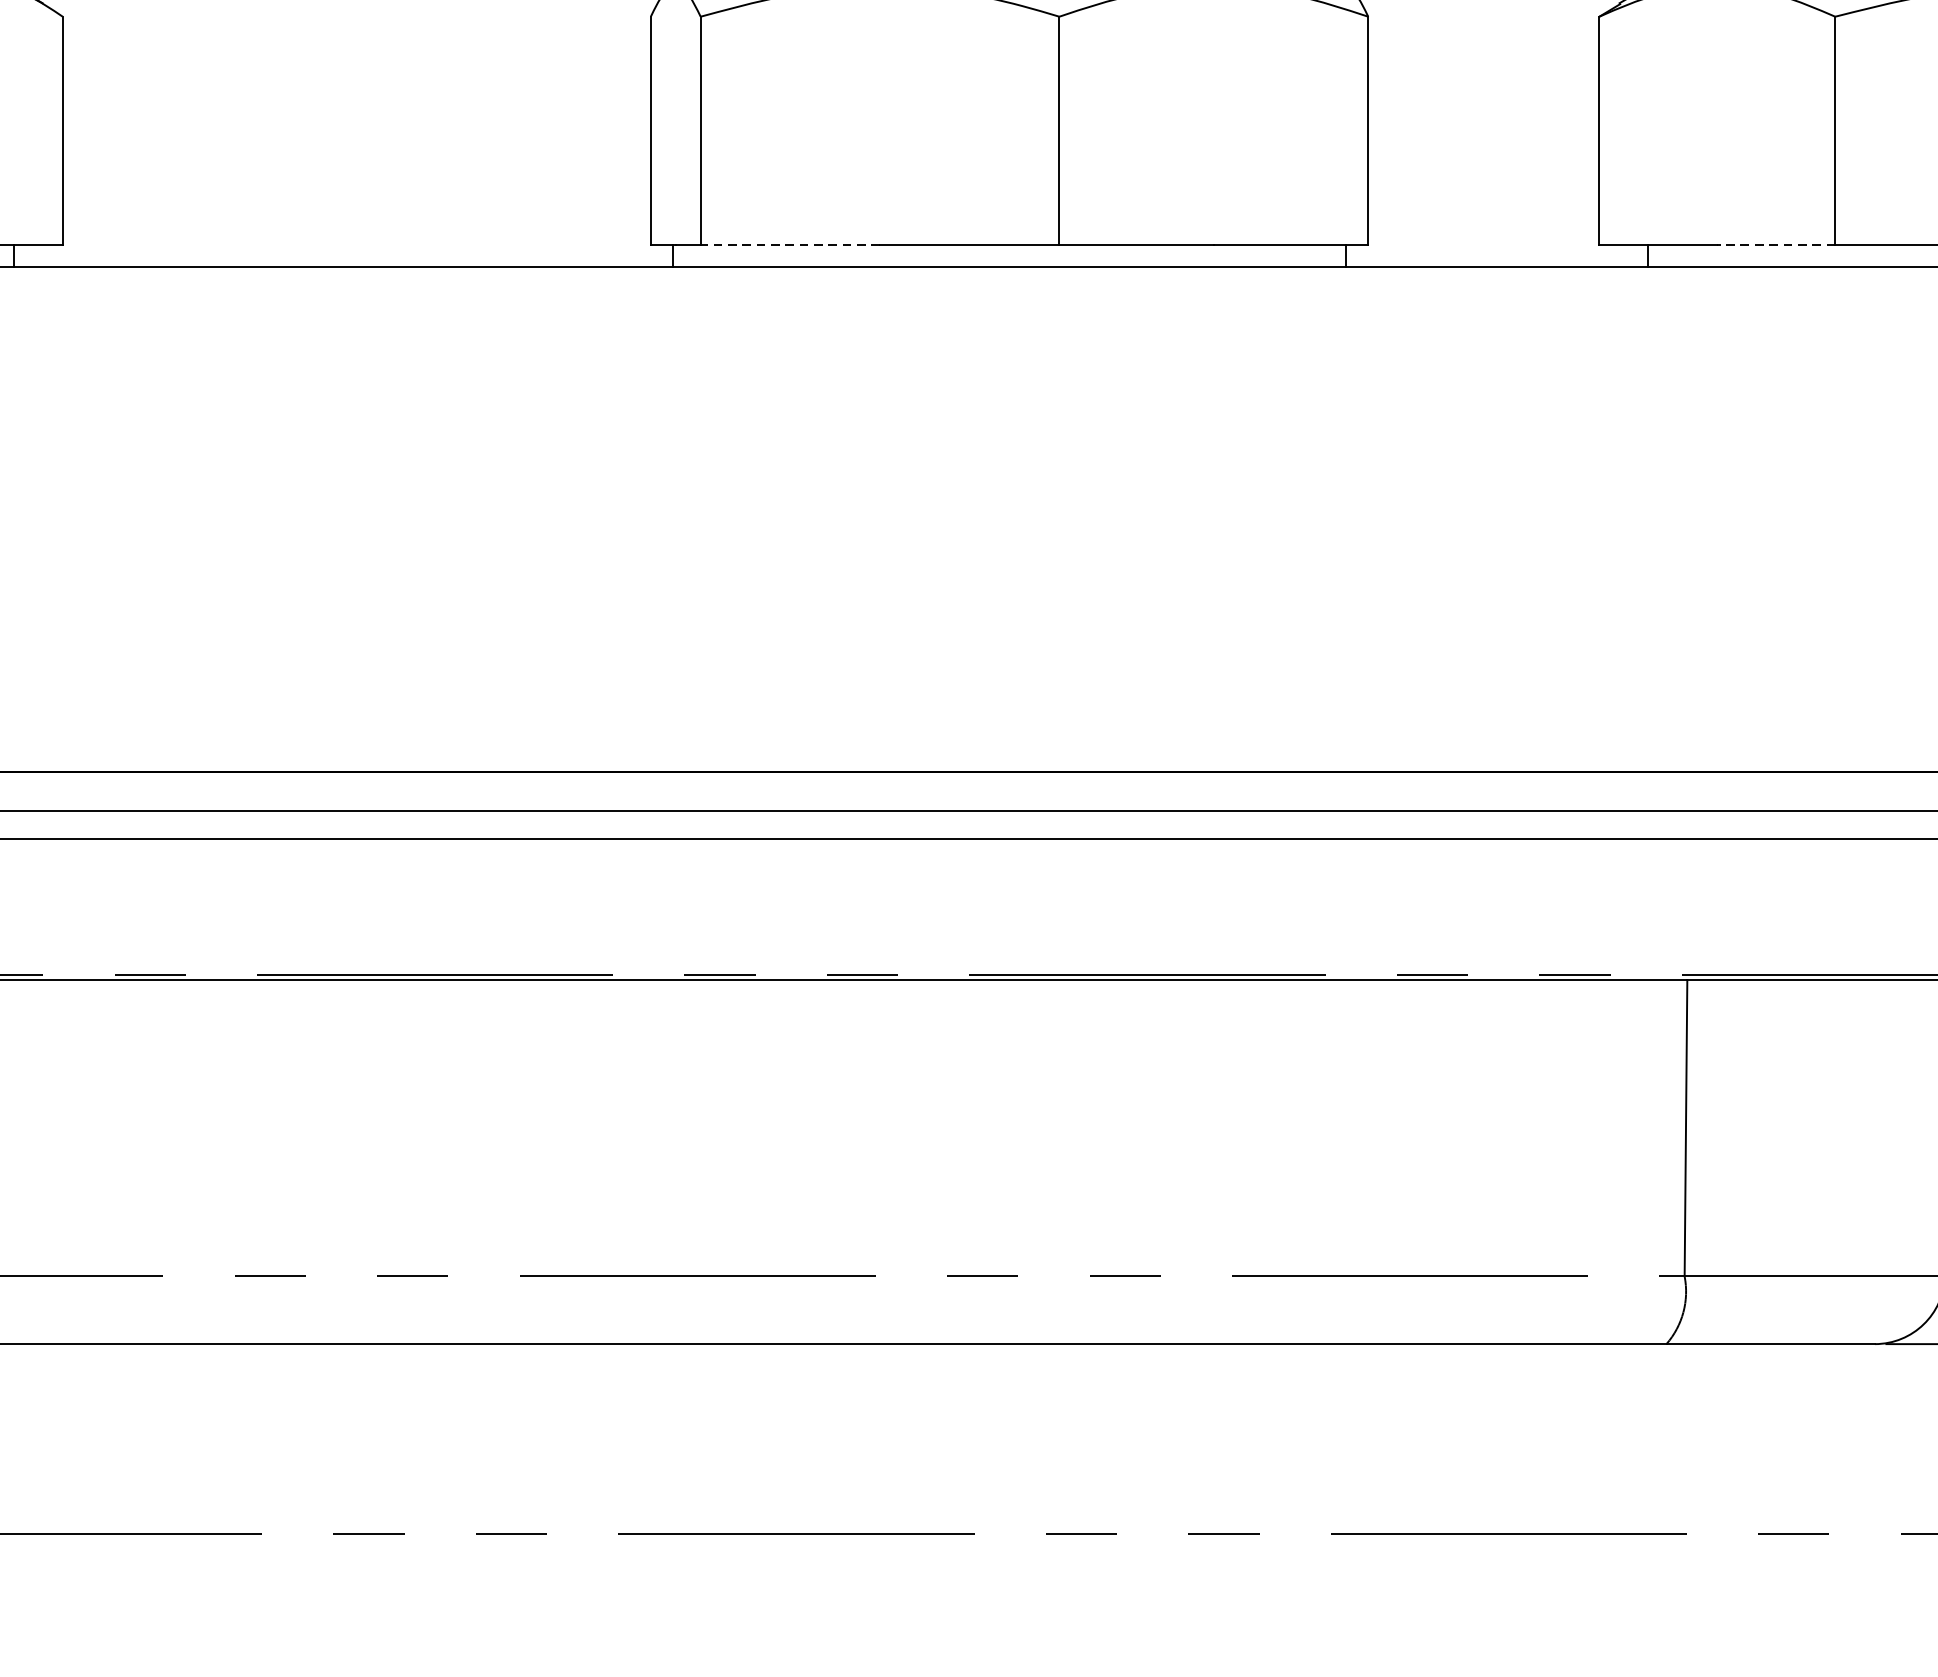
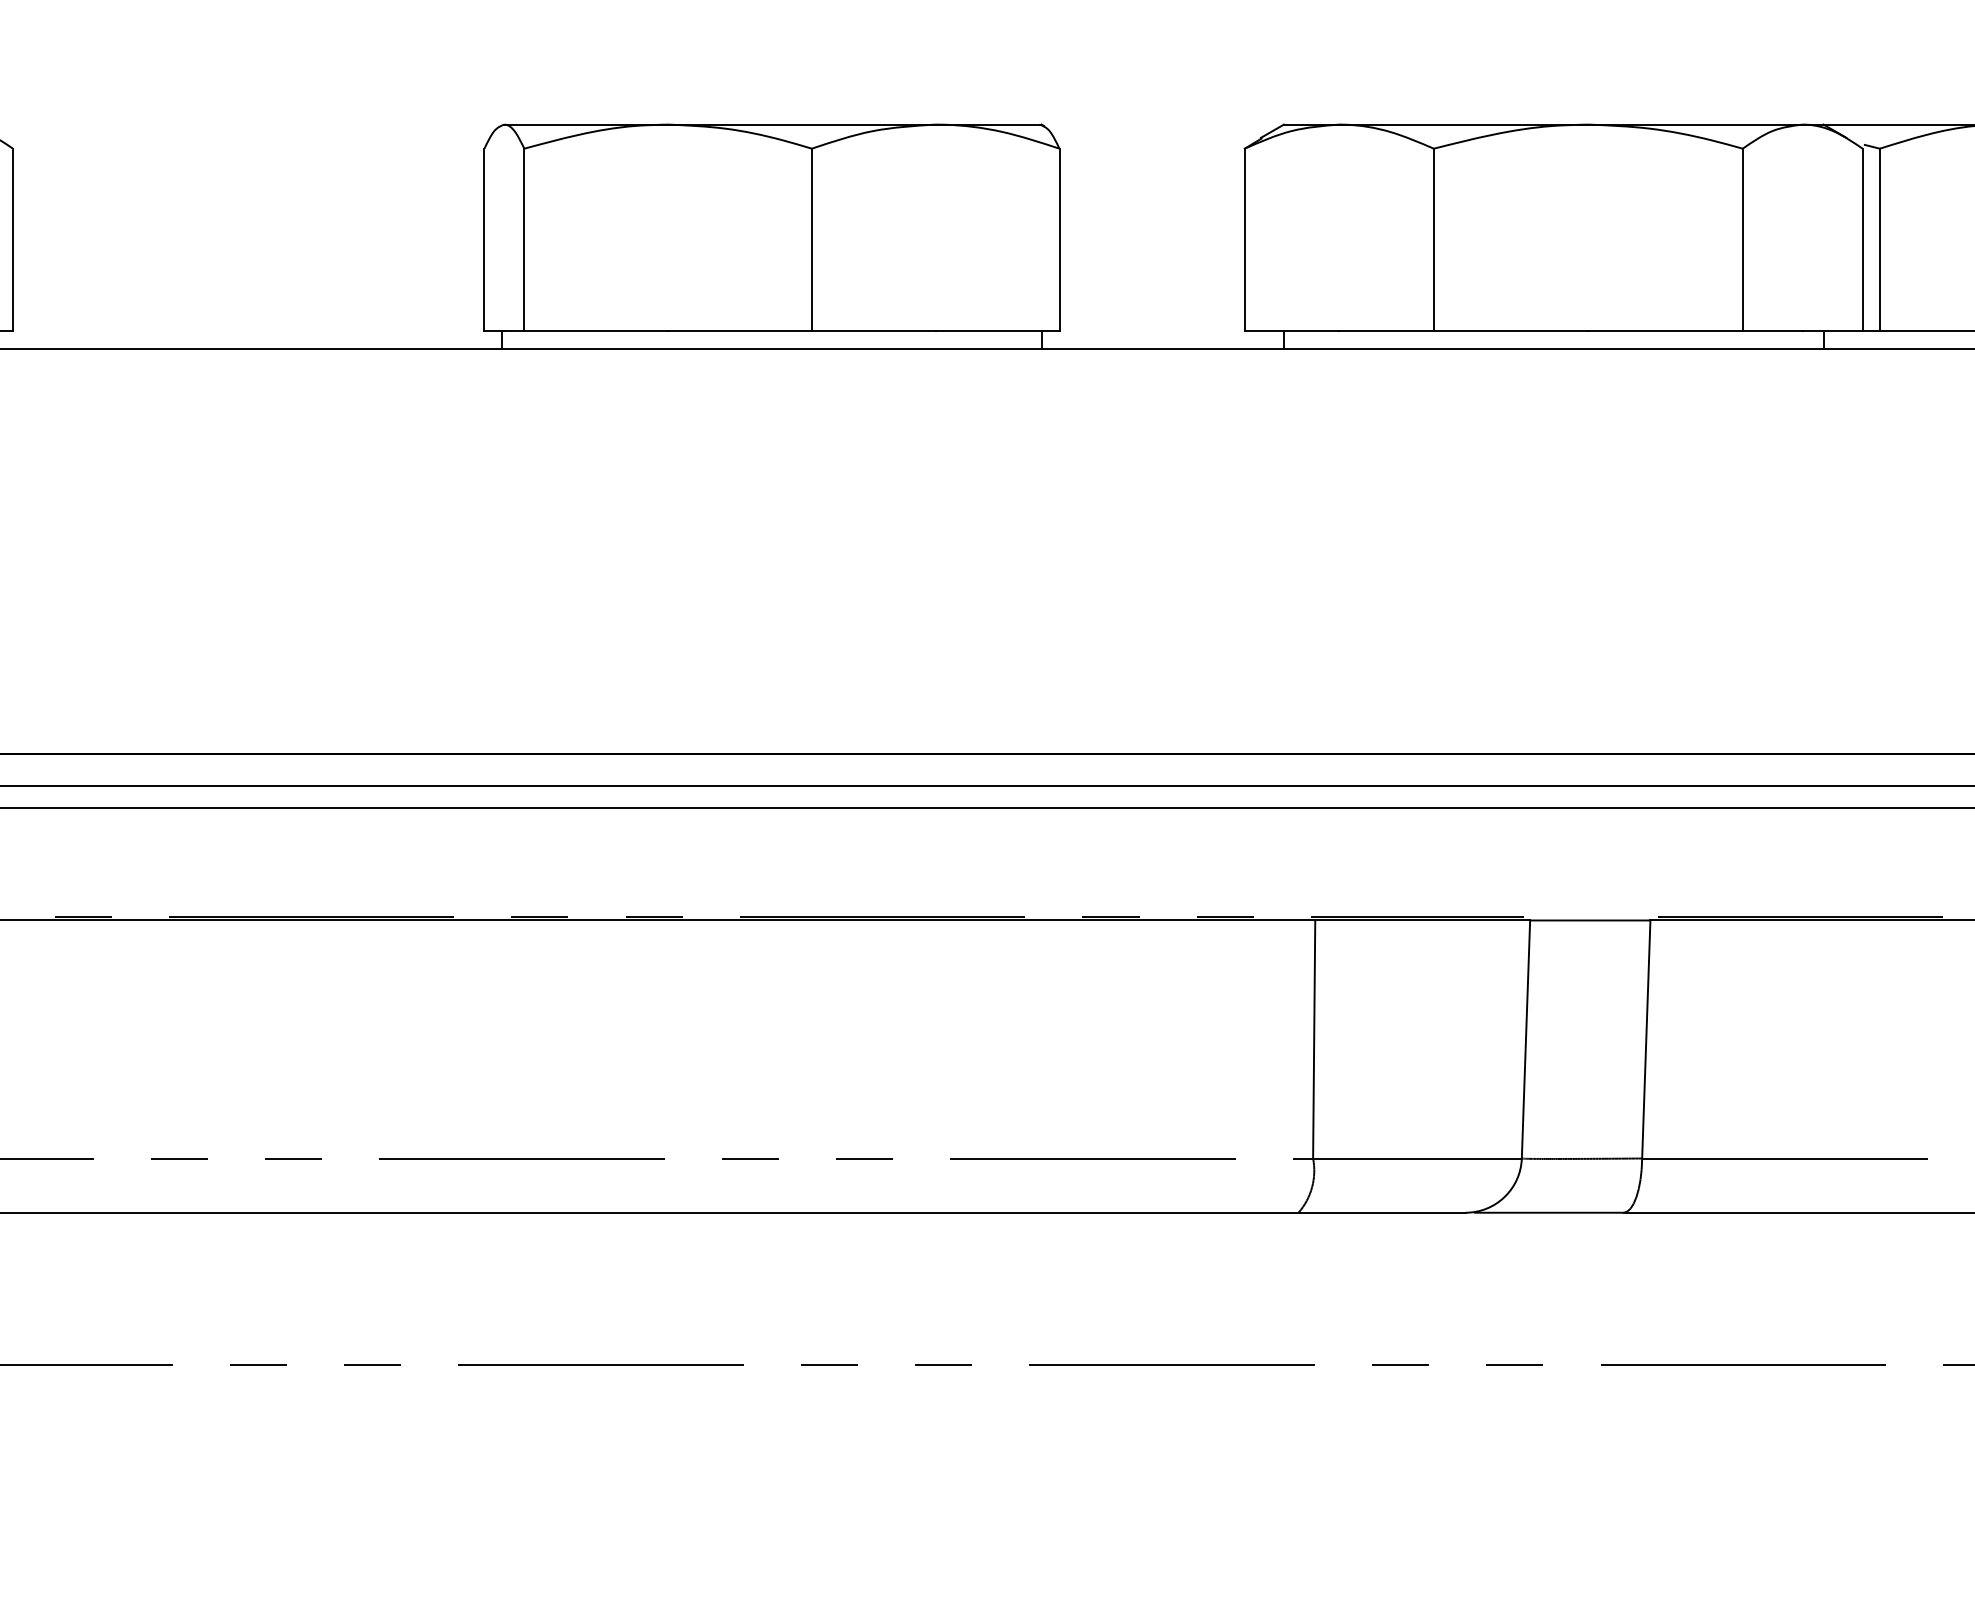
line: (790, 244) -> (596, 331), dashed -> solid
line: (1776, 244) -> (1386, 331), dashed -> solid

